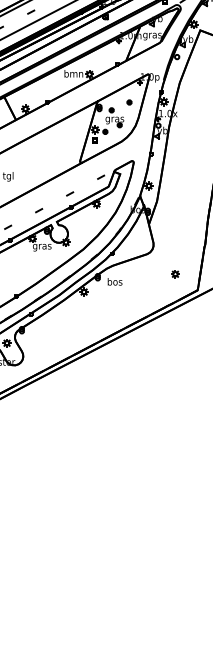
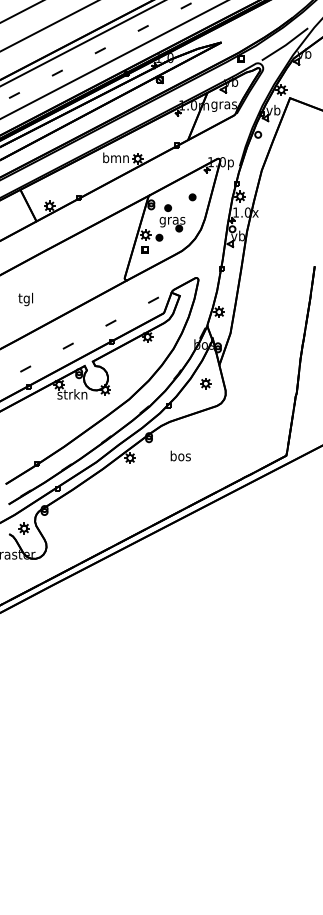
text: (42, 246) -> (72, 395), gras -> strkn
part: (175, 274) -> (205, 383), moved
text: (114, 281) -> (180, 455), moved

